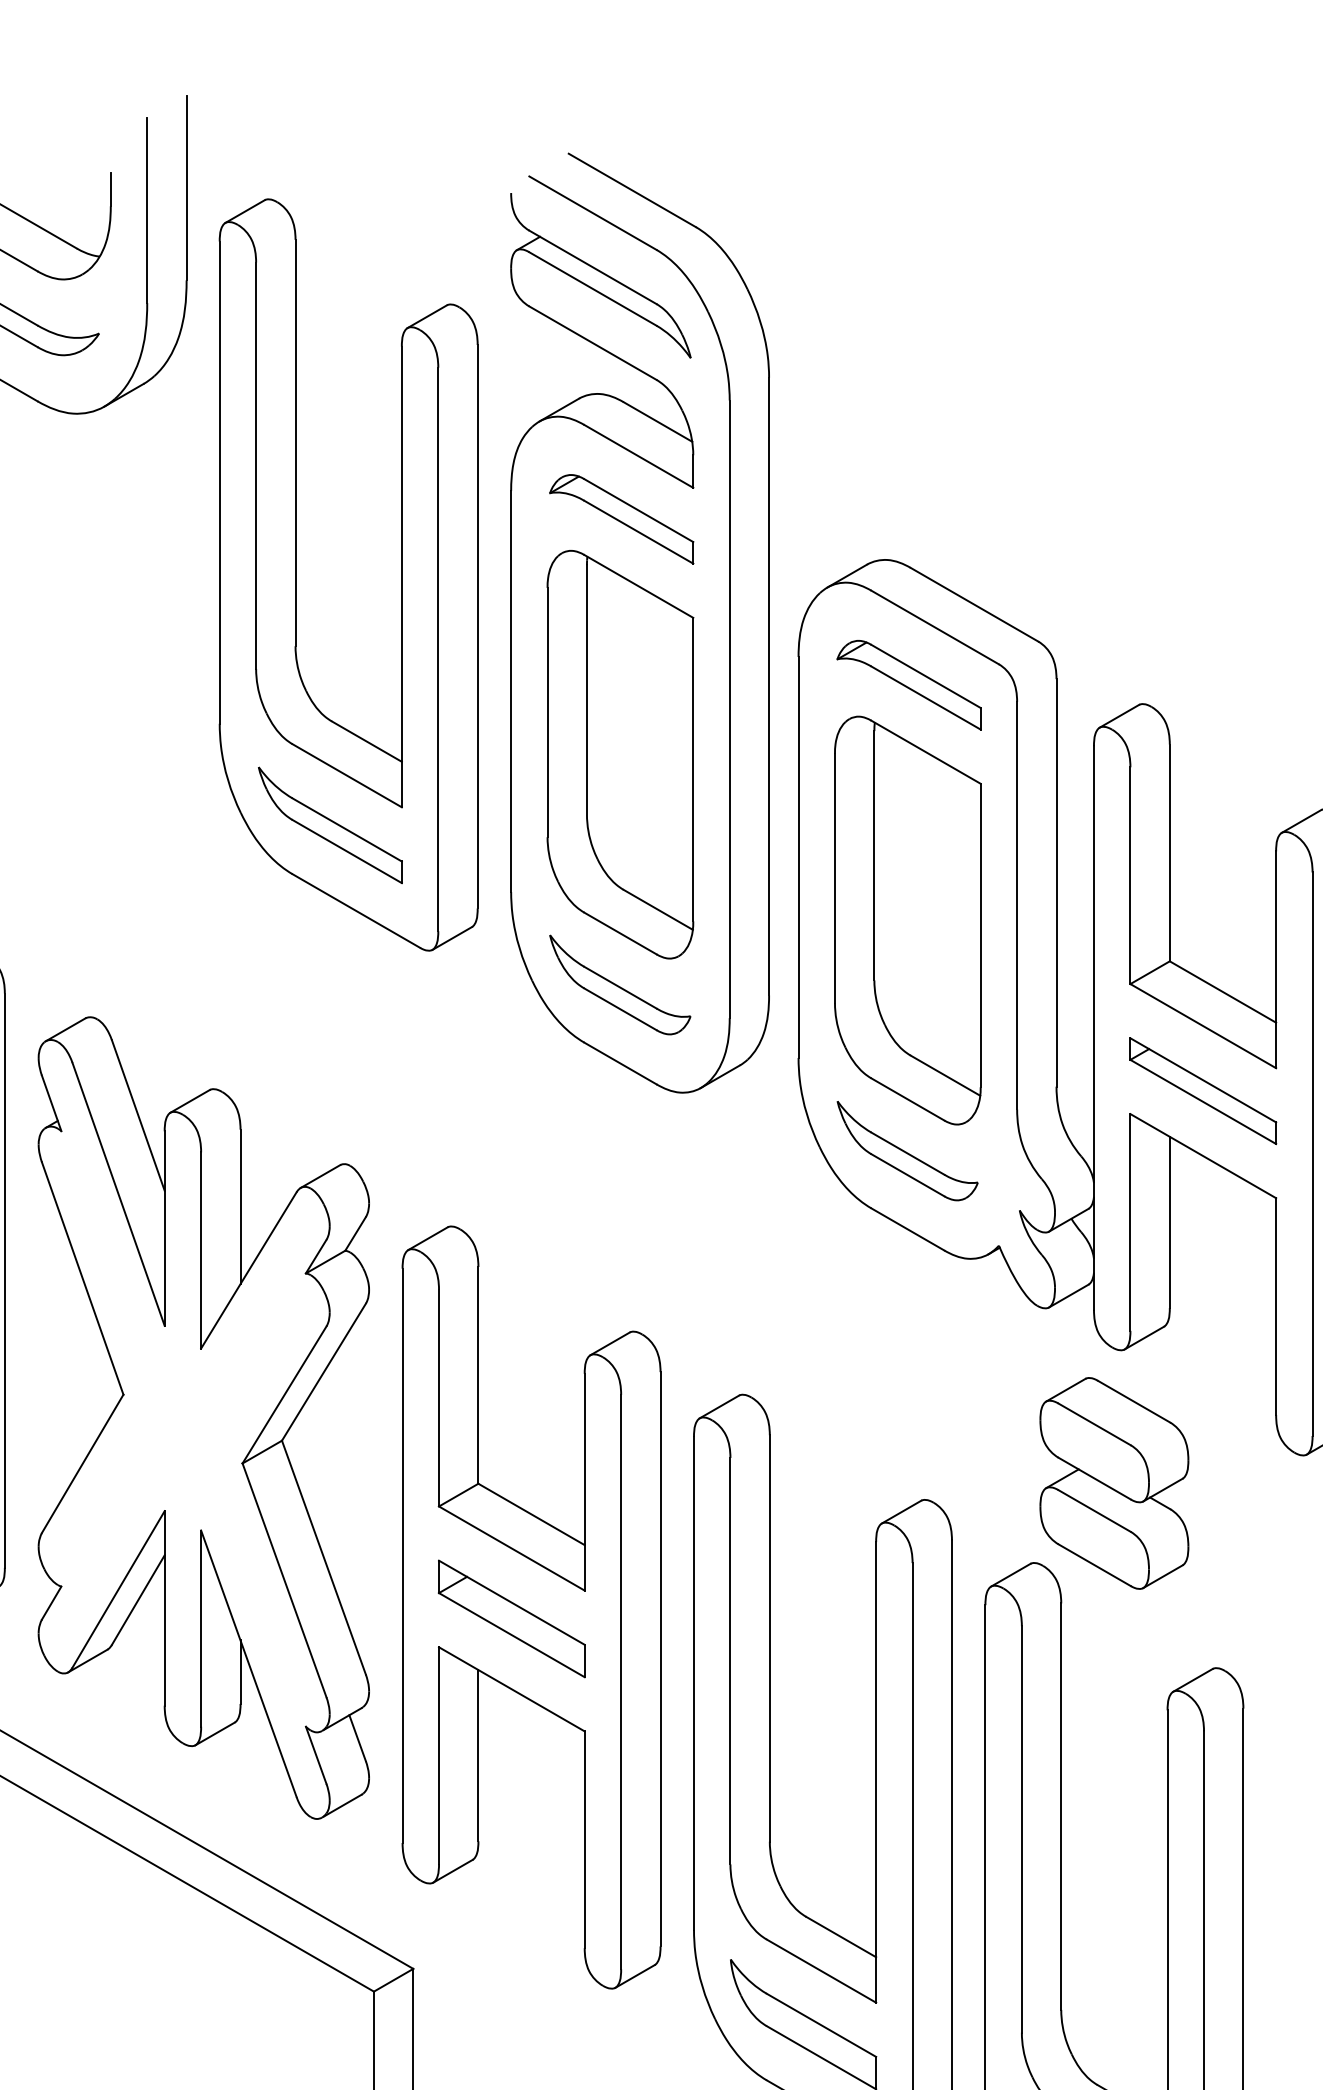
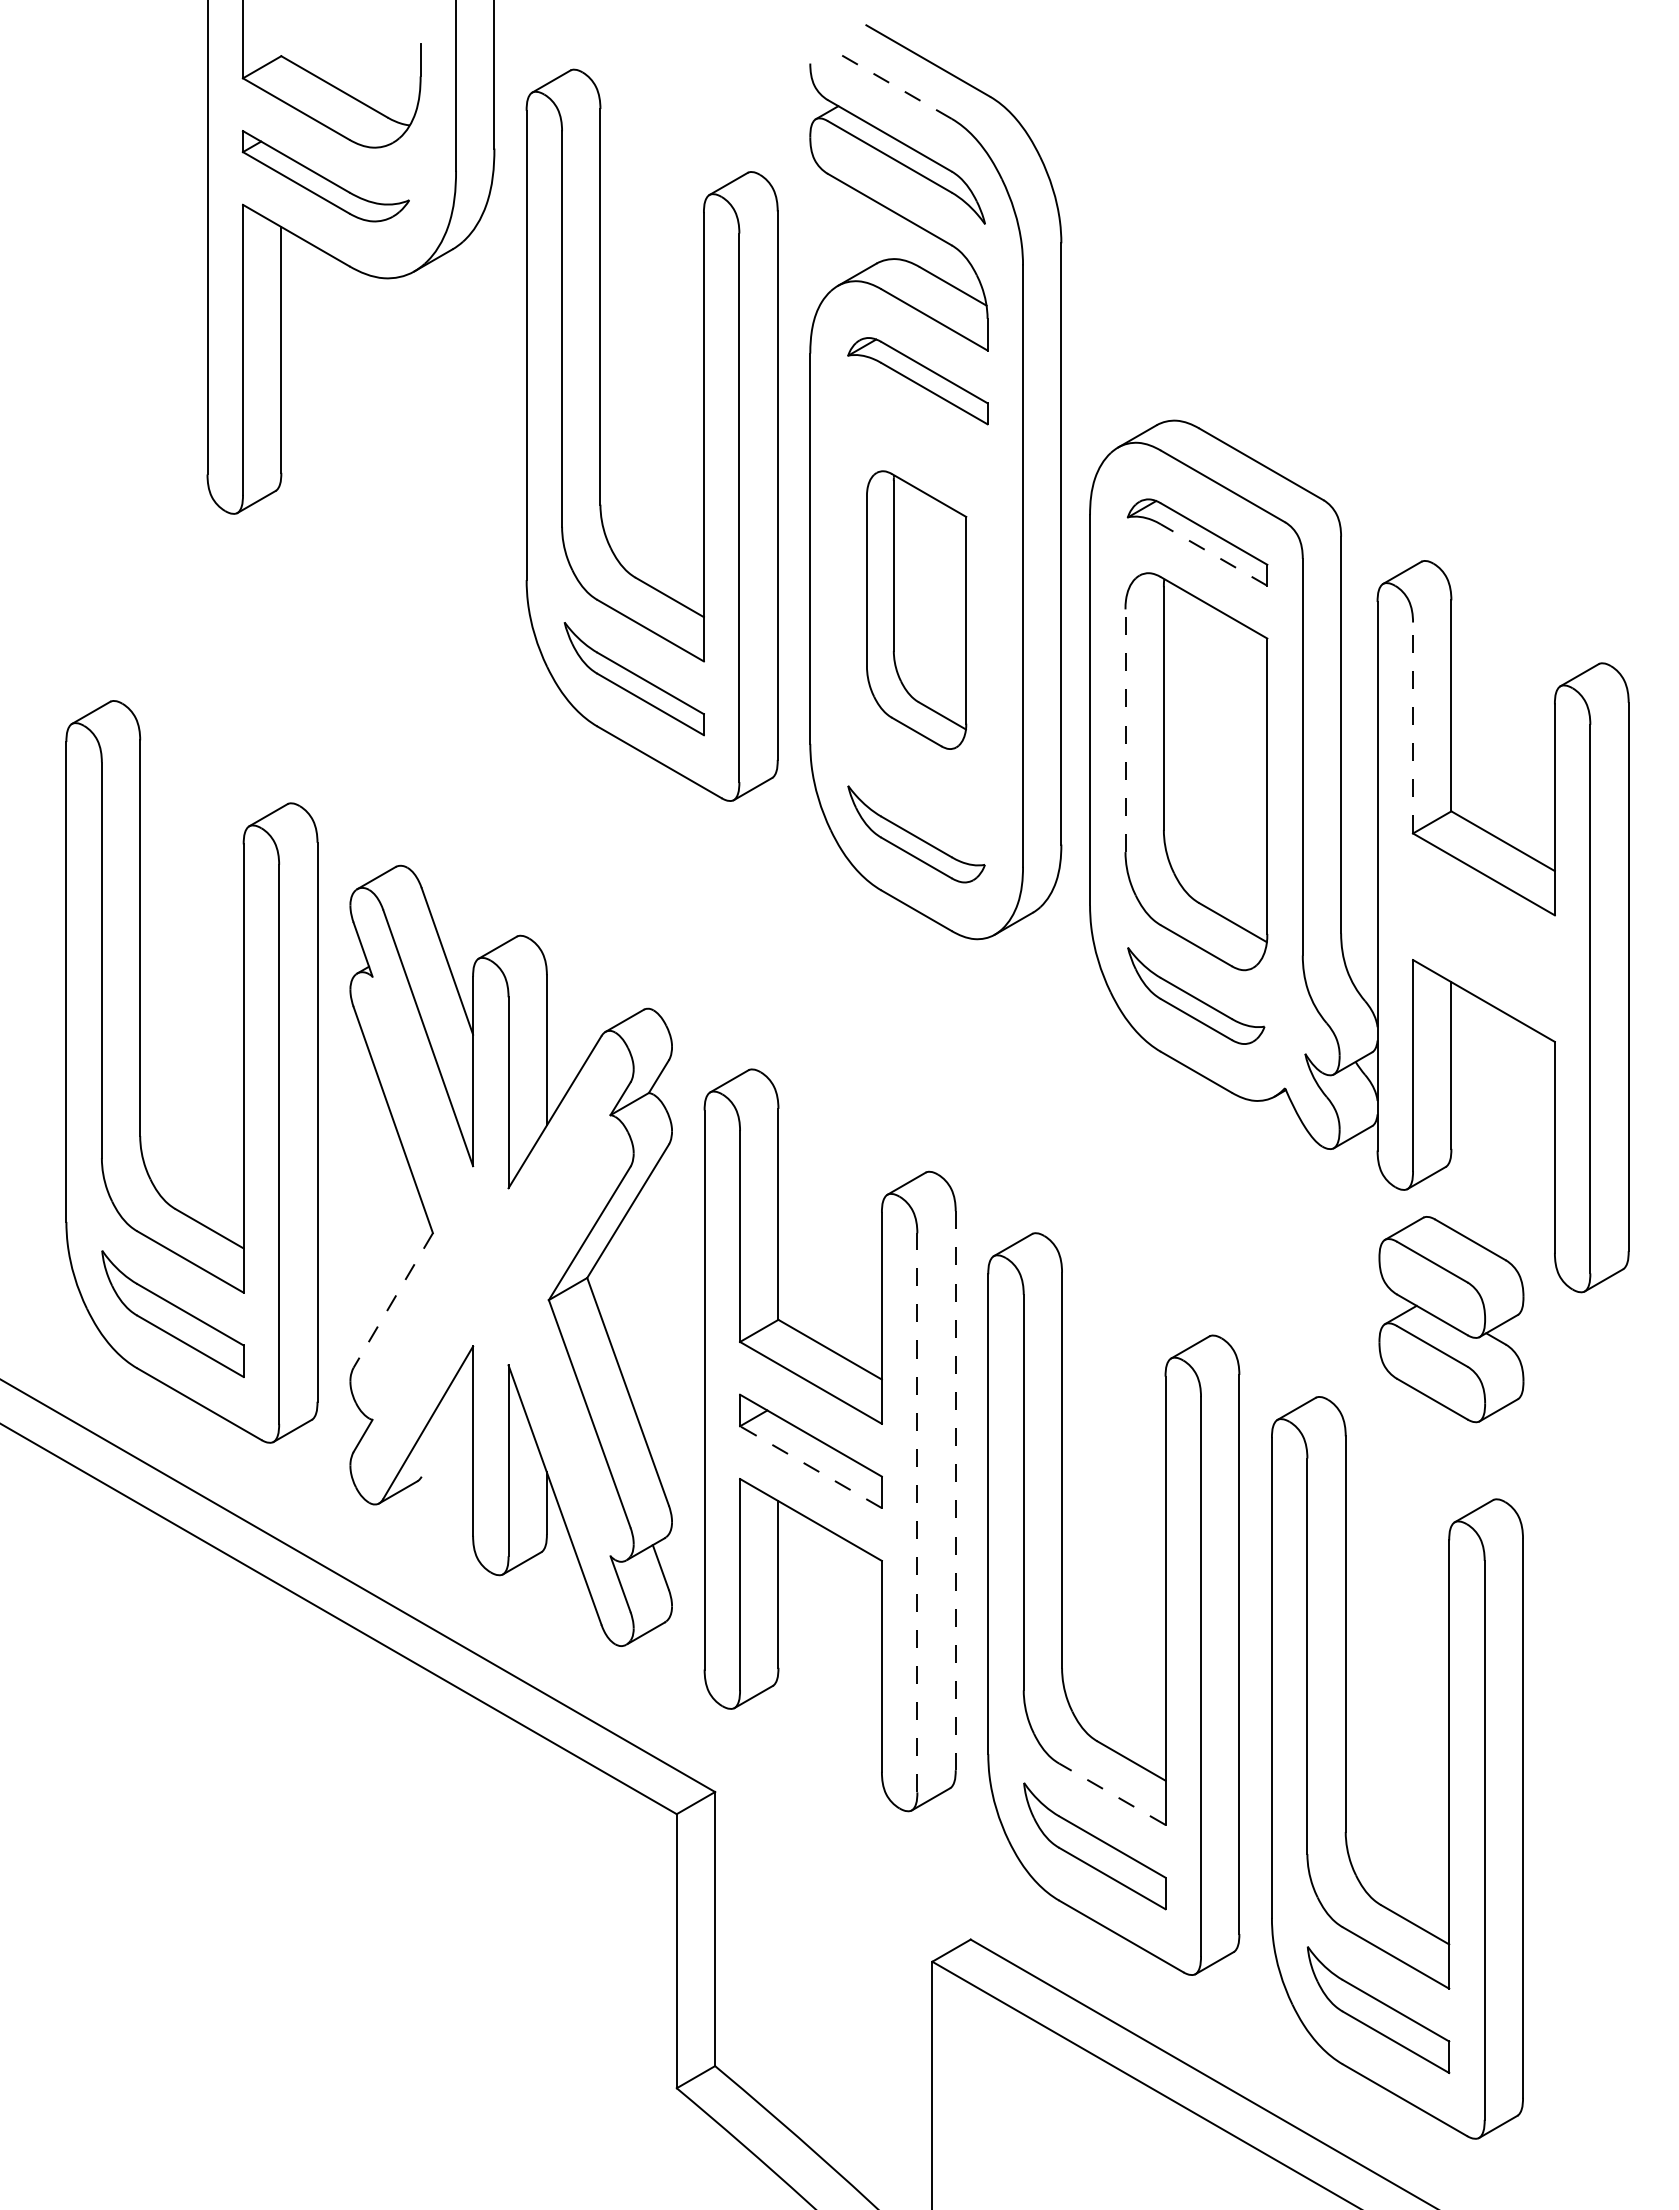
line: (592, 212) -> (889, 82), solid -> dashed
line: (925, 697) -> (1213, 554), solid -> dashed
part: (620, 753) -> (916, 609), size x0.7
line: (1130, 875) -> (1413, 727), solid -> dashed
line: (834, 878) -> (1125, 730), solid -> dashed
part: (1202, 1090) -> (1483, 937), removed
line: (82, 1463) -> (393, 1300), solid -> dashed
part: (1114, 1483) -> (1451, 1319), moved
line: (138, 1599) -> (447, 1432), removed
line: (512, 1635) -> (811, 1467), solid -> dashed
line: (660, 1660) -> (955, 1491), solid -> dashed
line: (621, 1681) -> (917, 1512), solid -> dashed
line: (820, 1971) -> (1111, 1794), solid -> dashed

